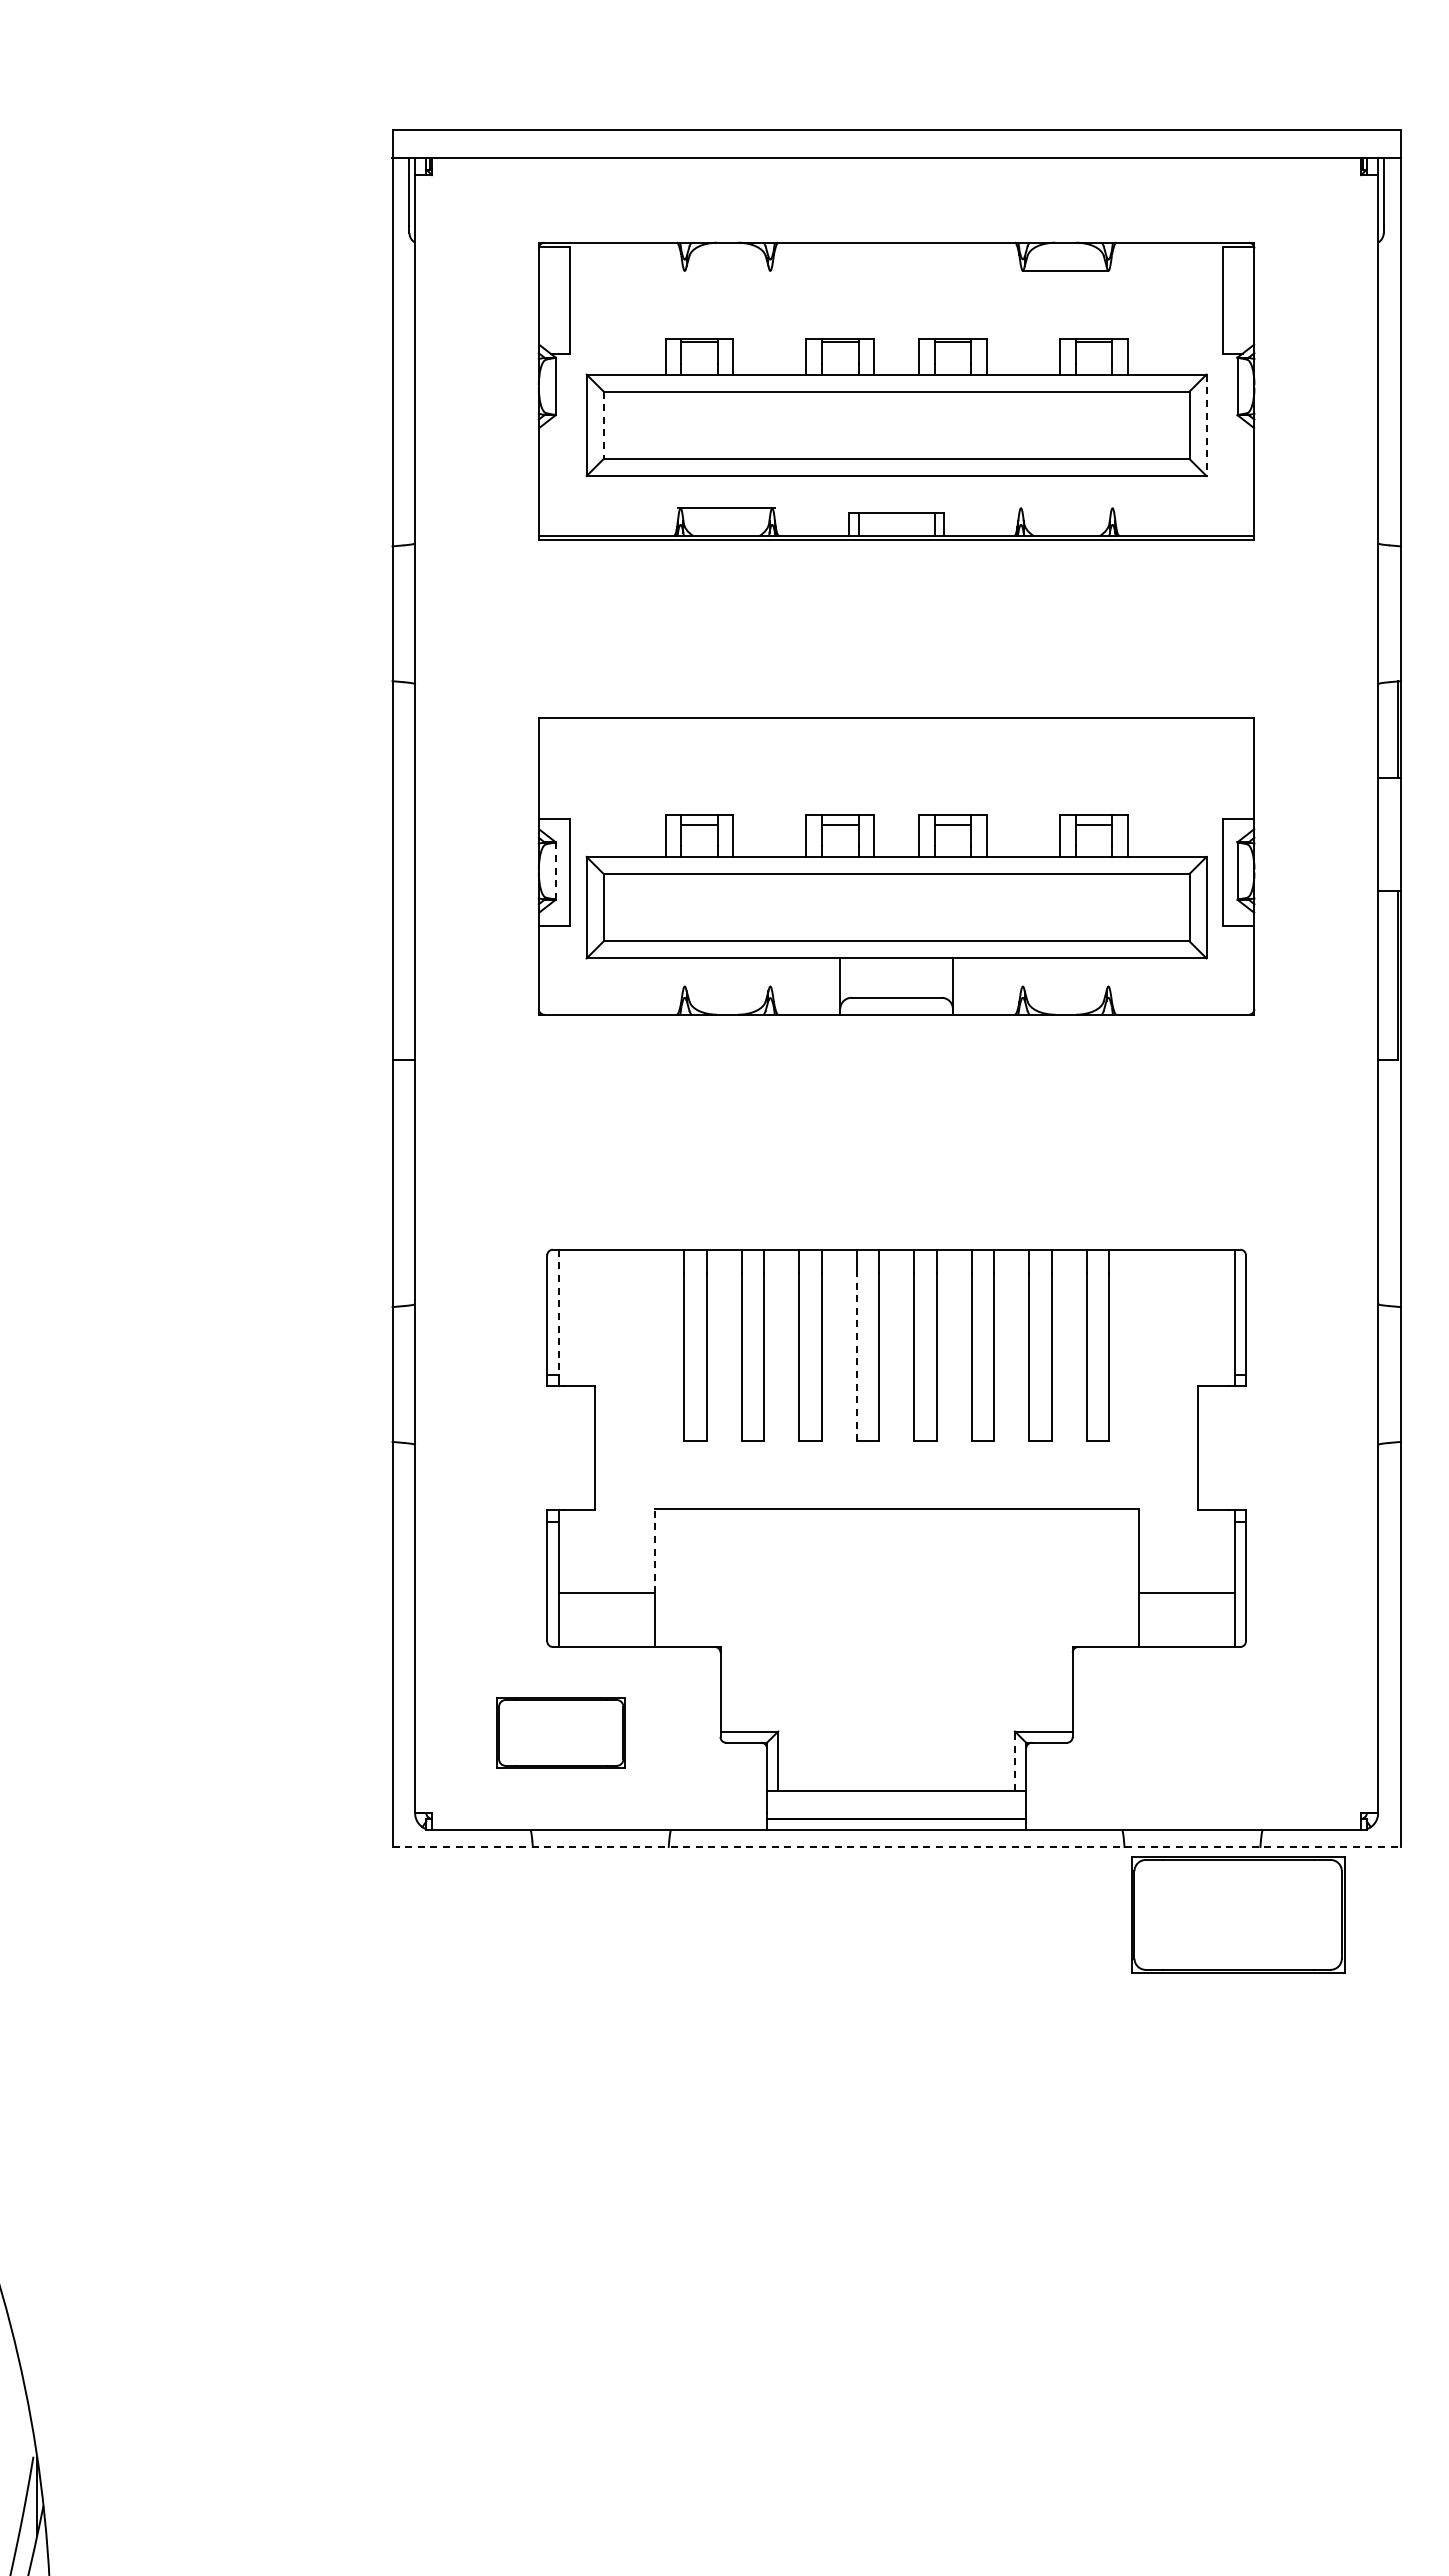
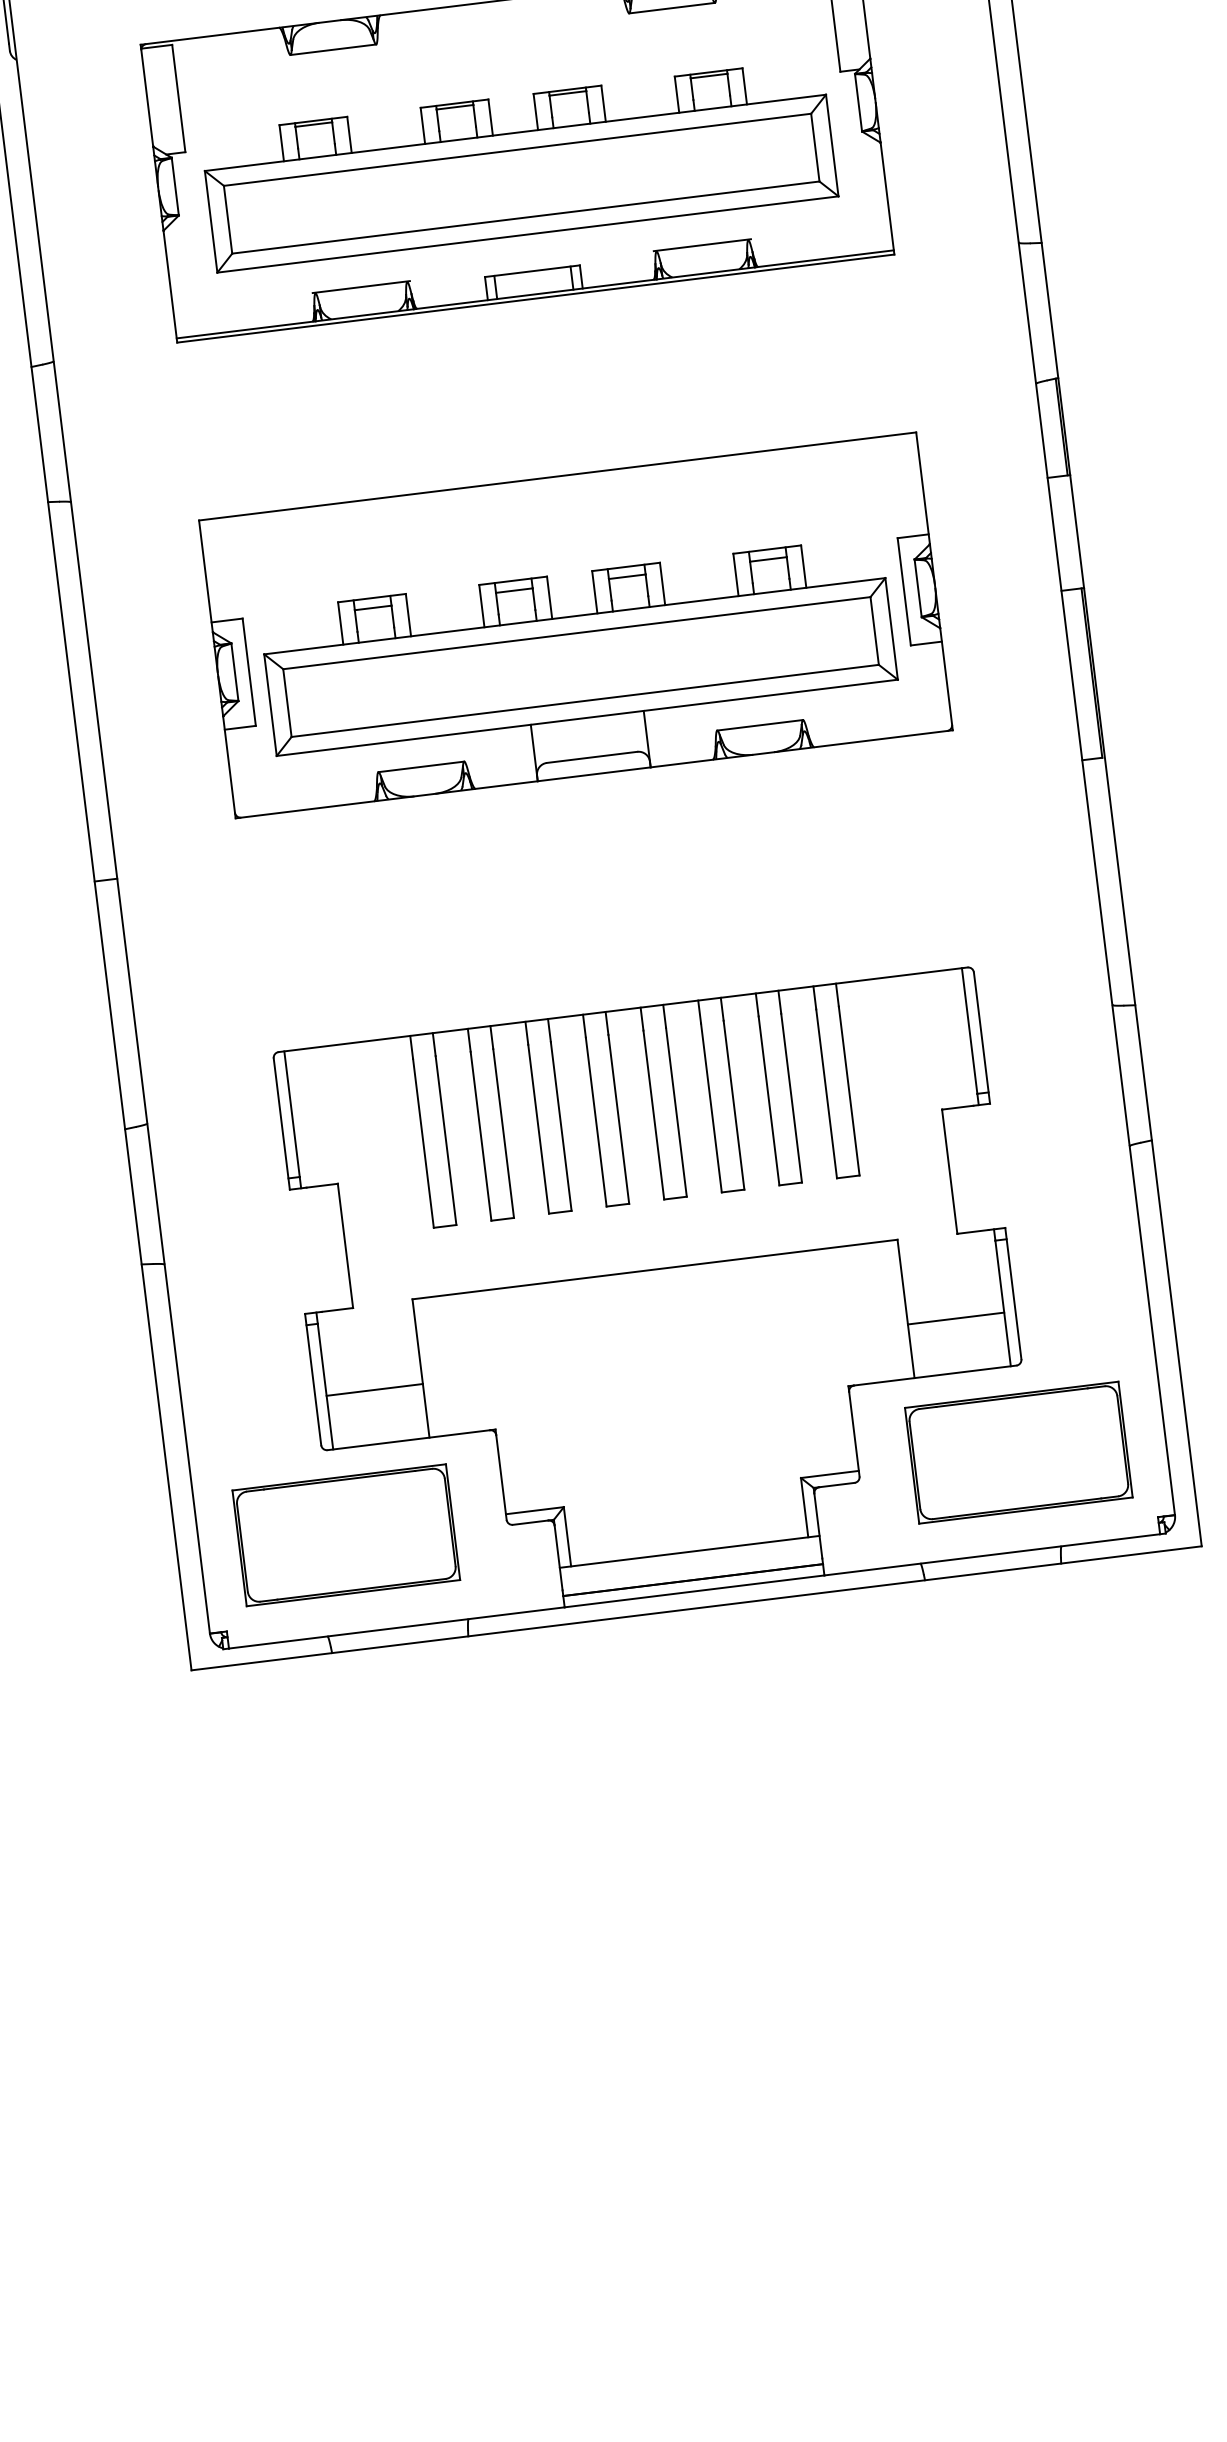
line: (727, 270) -> (333, 49), added
line: (603, 425) -> (228, 219), dashed -> solid
line: (1206, 425) -> (832, 145), dashed -> solid
line: (1066, 507) -> (702, 245), added
line: (555, 871) -> (234, 672), dashed -> solid
line: (727, 986) -> (421, 766), added
line: (1065, 986) -> (759, 725), added
line: (558, 1312) -> (292, 1114), dashed -> solid
line: (856, 1356) -> (596, 1121), dashed -> solid
line: (654, 1550) -> (417, 1340), dashed -> solid
part: (561, 1732) -> (346, 1534), size x1.67
line: (1014, 1761) -> (804, 1508), dashed -> solid
line: (897, 1847) -> (697, 1608), dashed -> solid
part: (1238, 1914) -> (1019, 1452), moved

